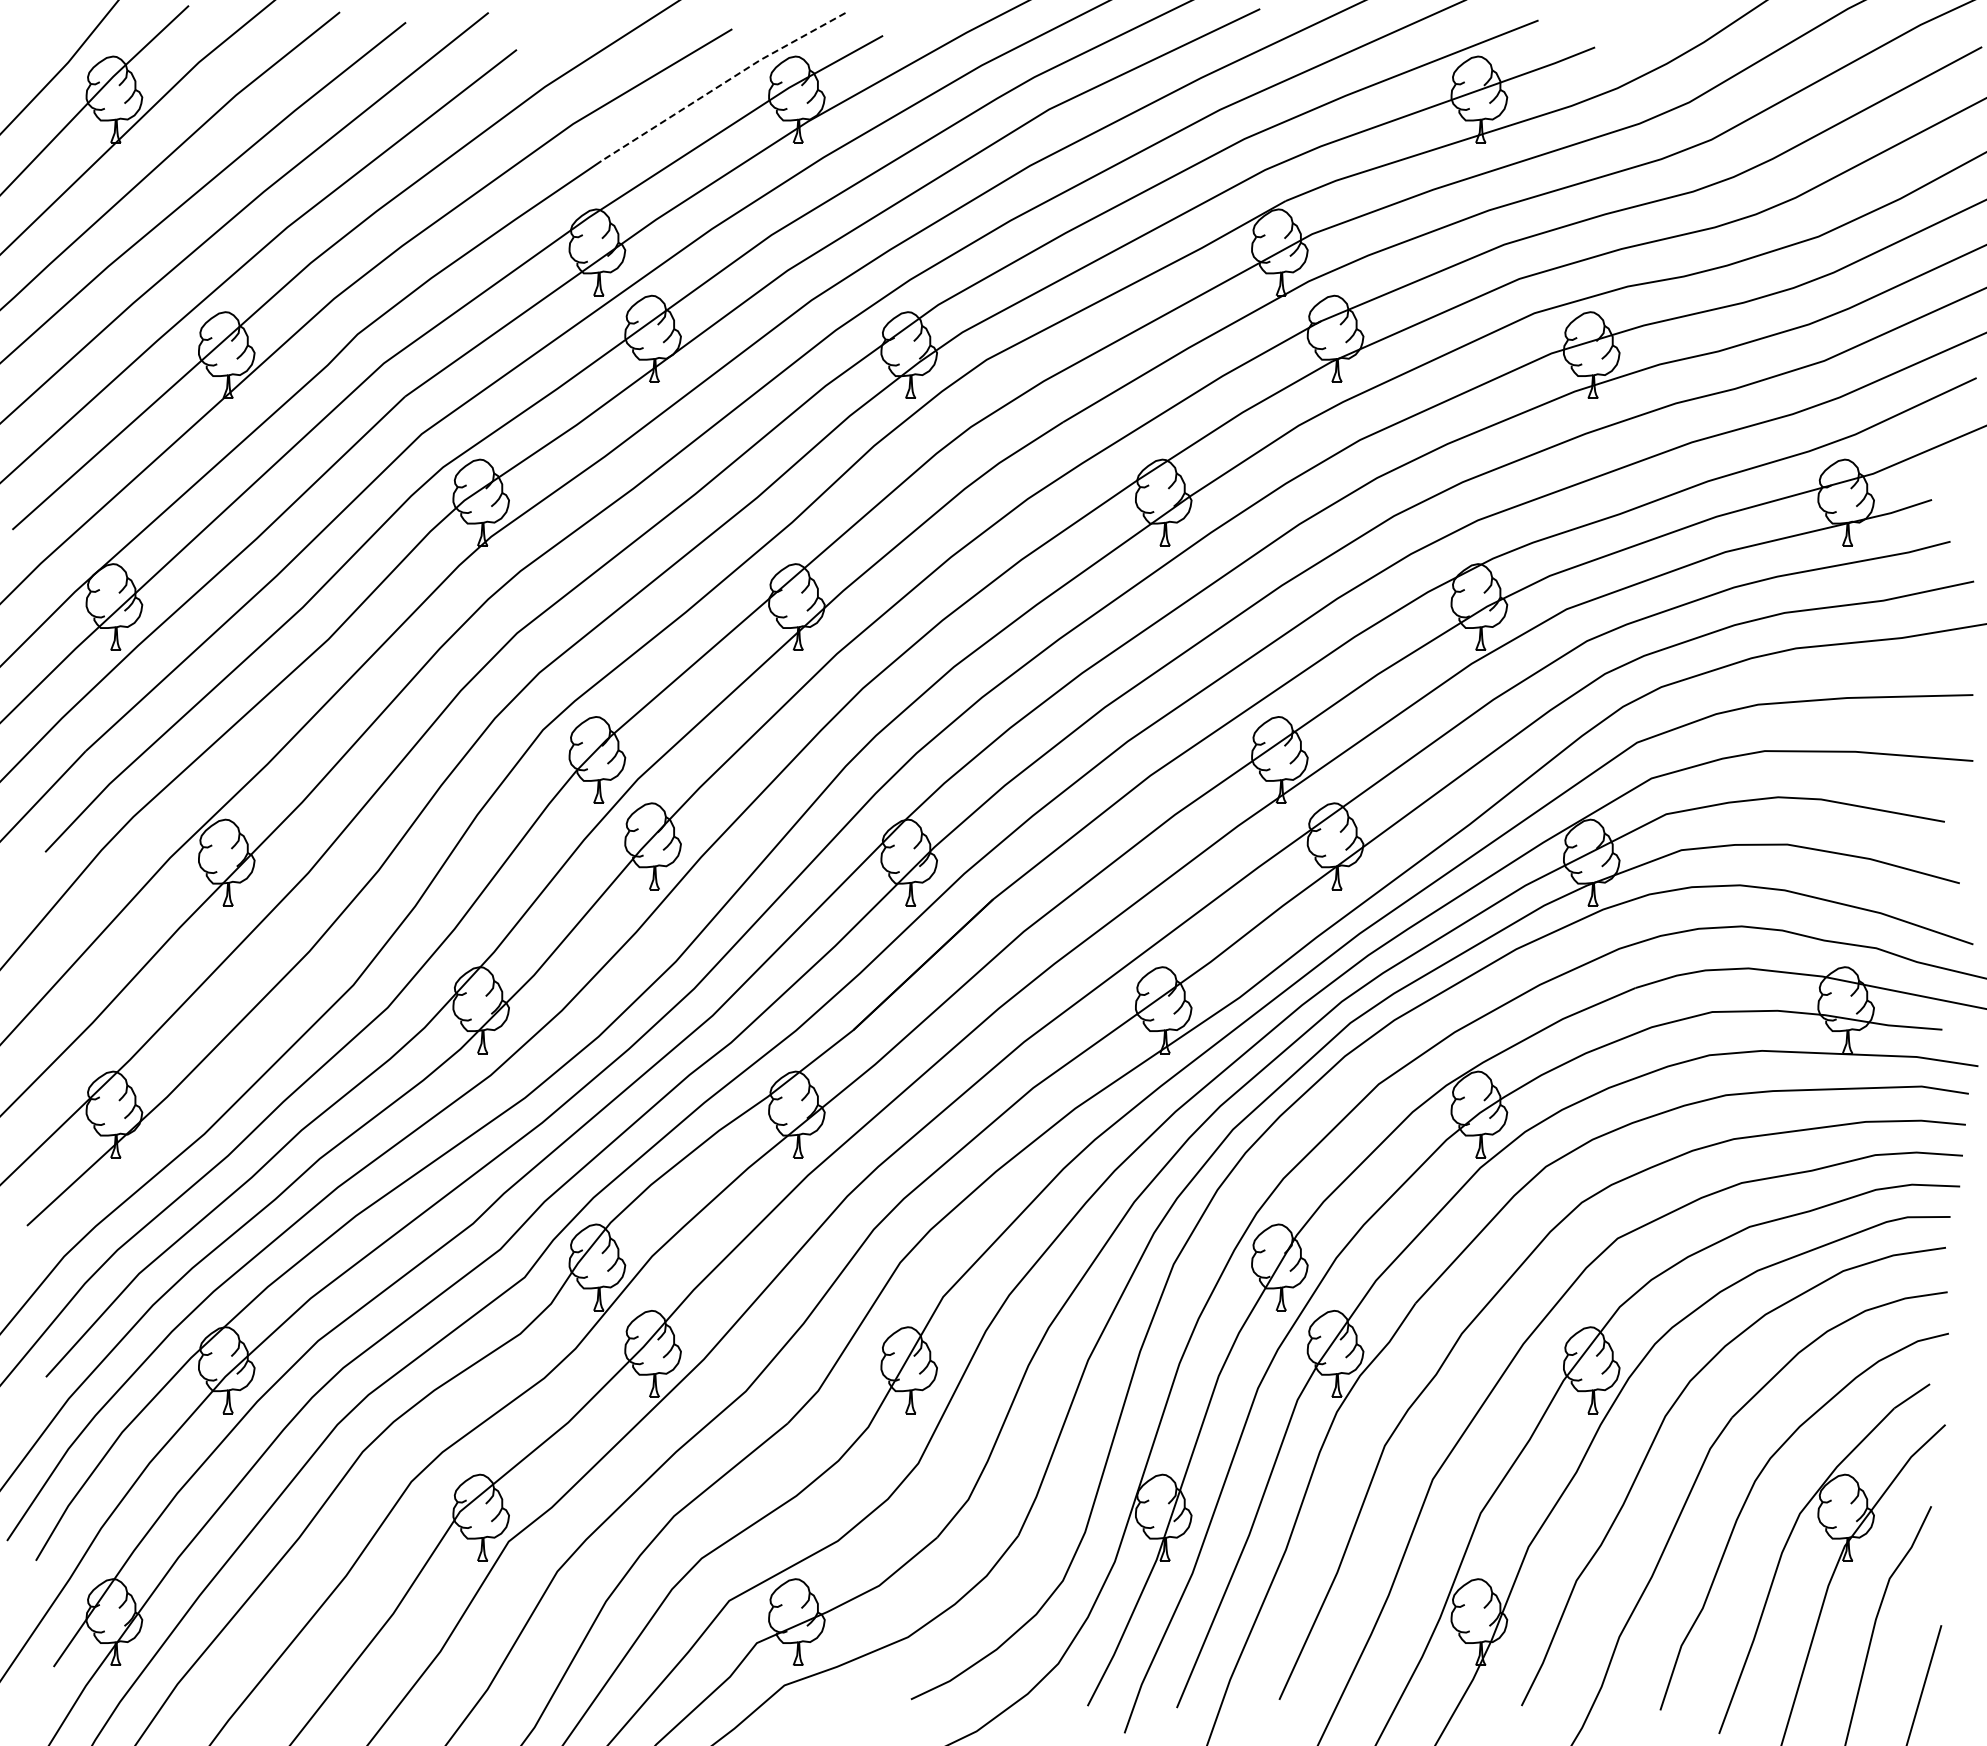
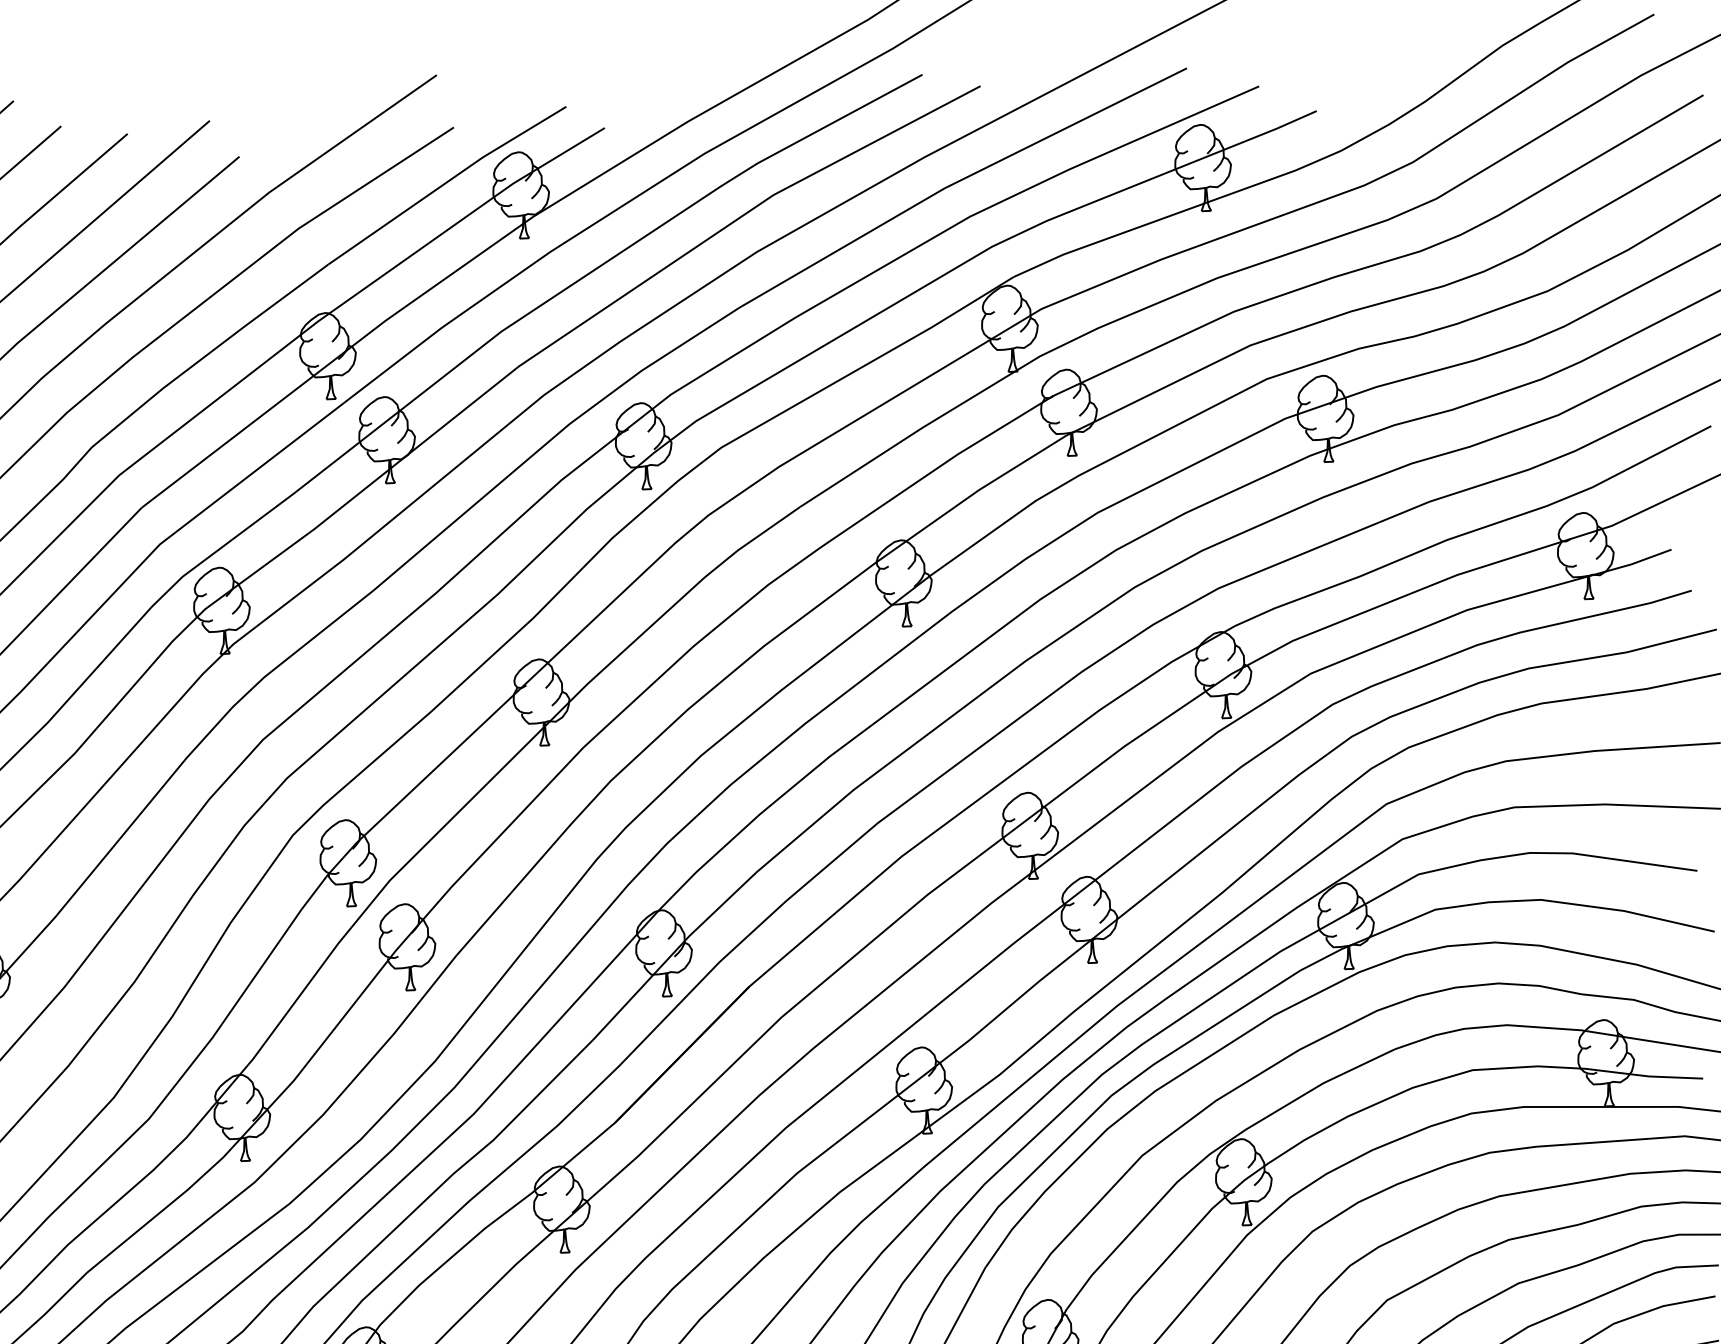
line: (722, 84) -> (446, 183), dashed -> solid

